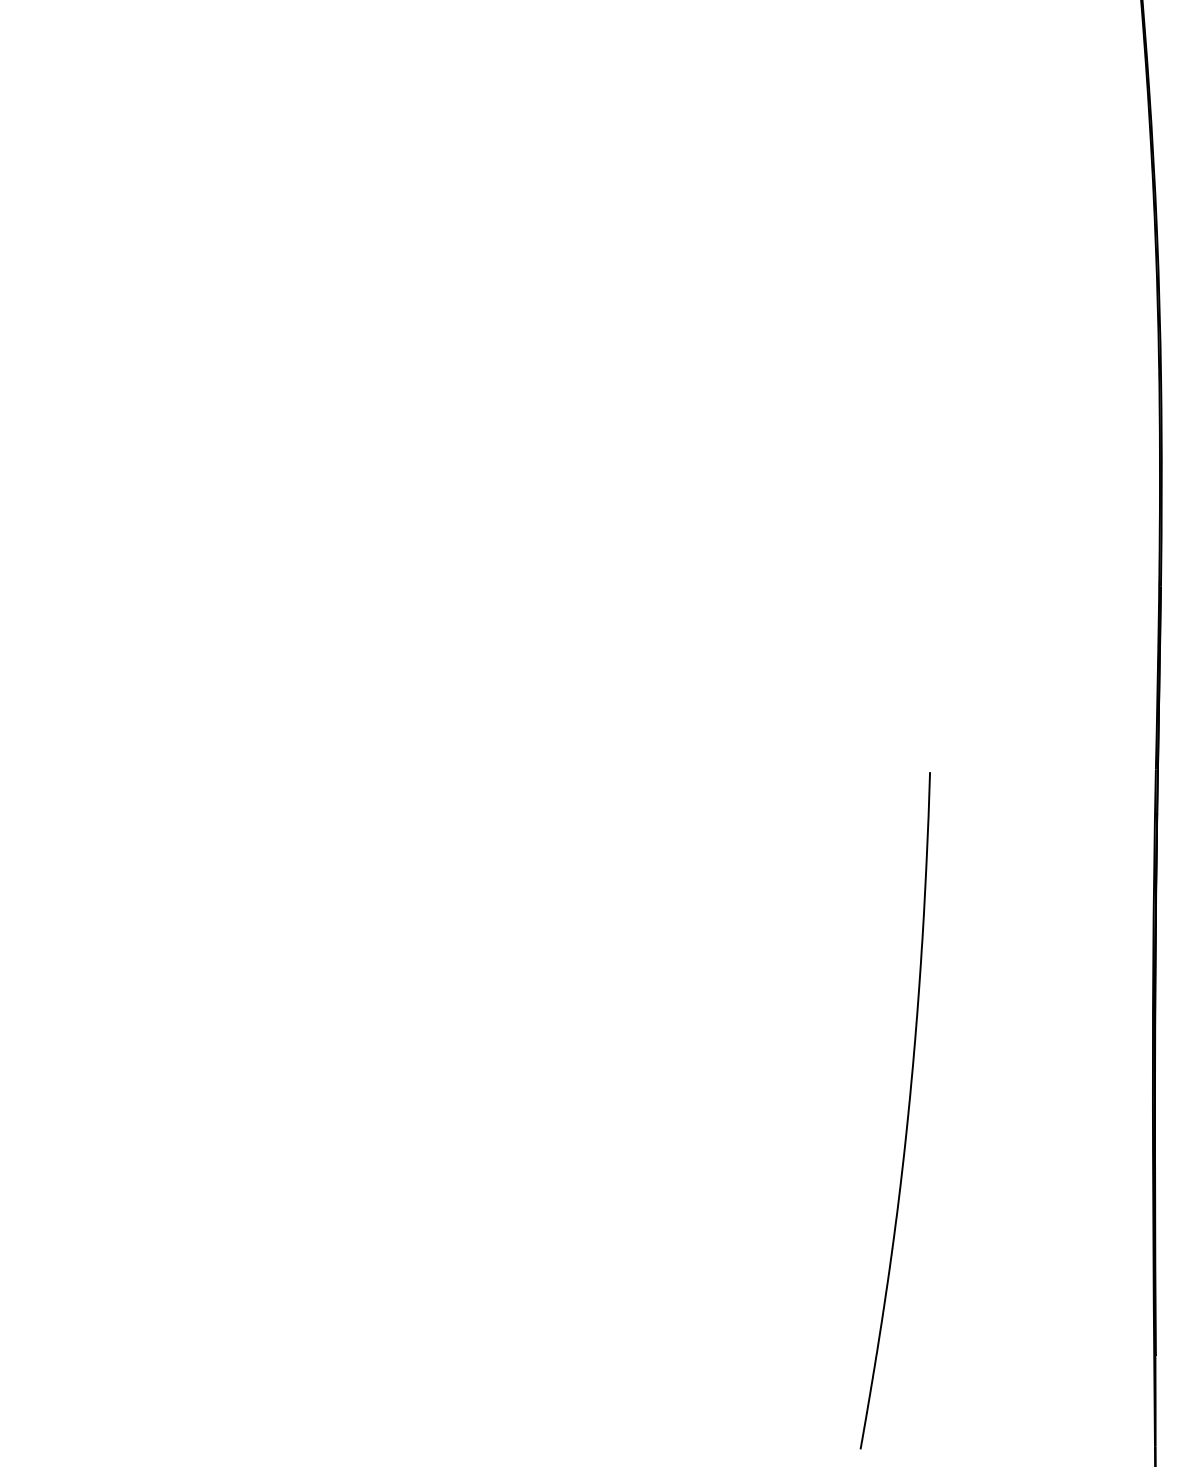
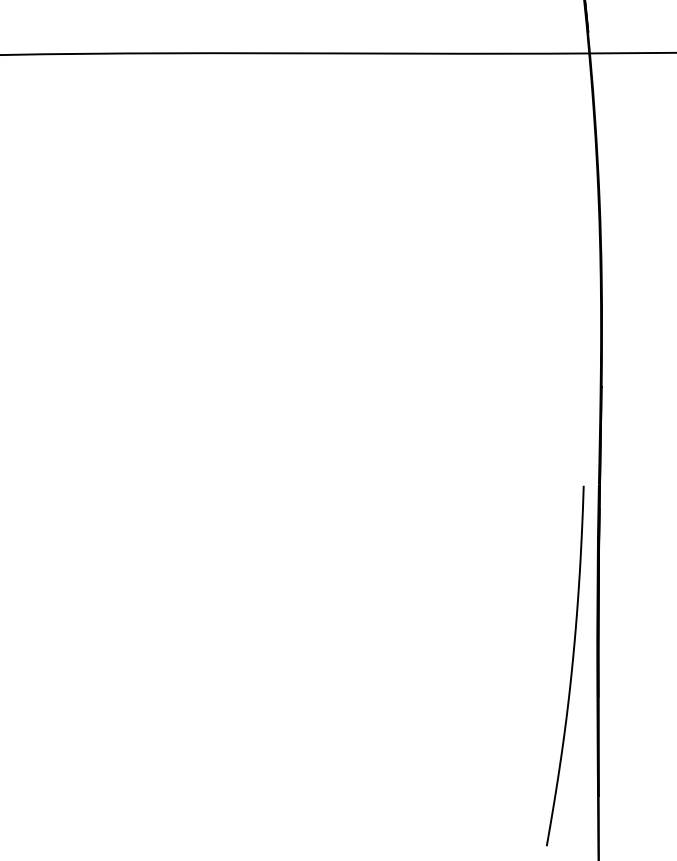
curve: (907, 1109) -> (571, 665), moved

